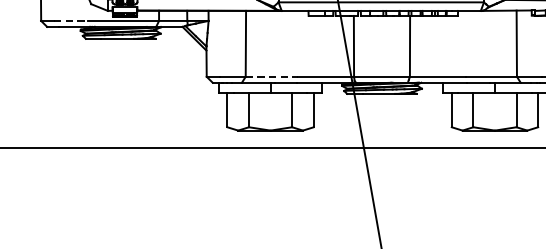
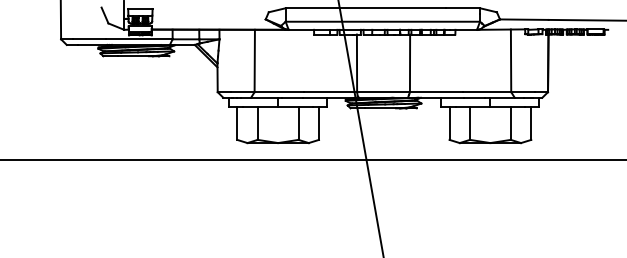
line: (72, 21) -> (90, 39), dashed -> solid
line: (272, 77) -> (279, 92), dashed -> solid

